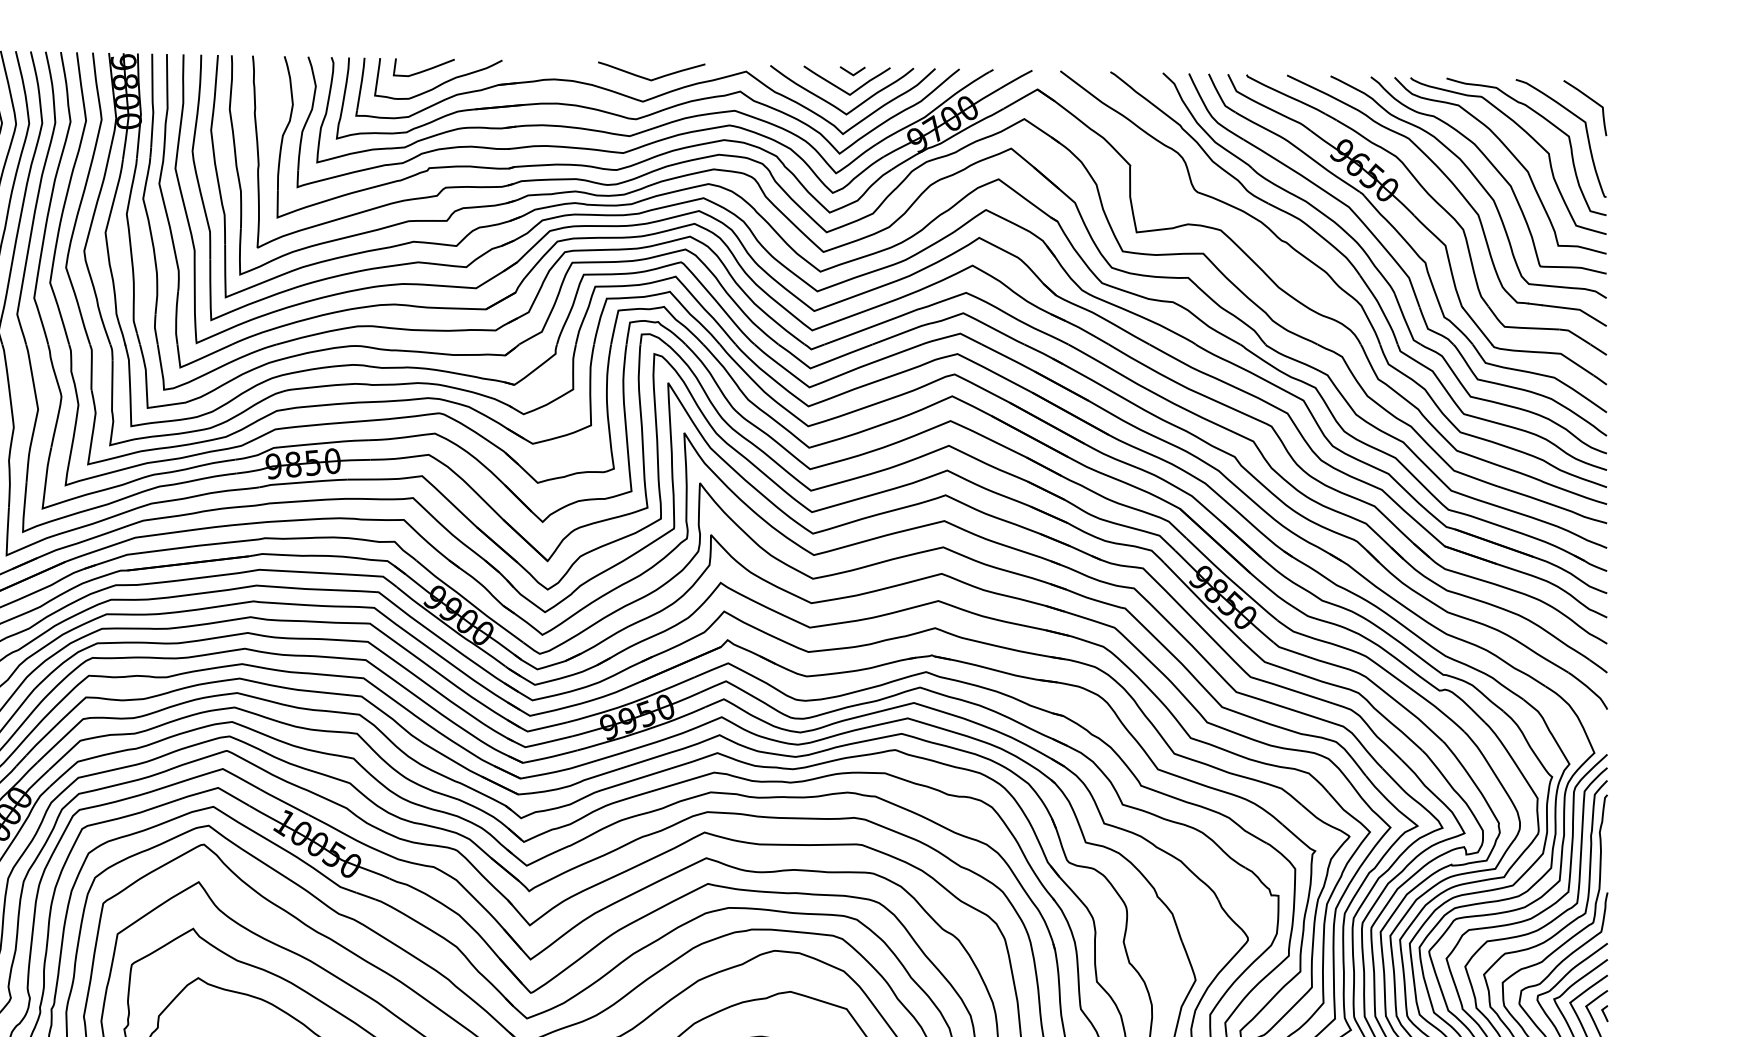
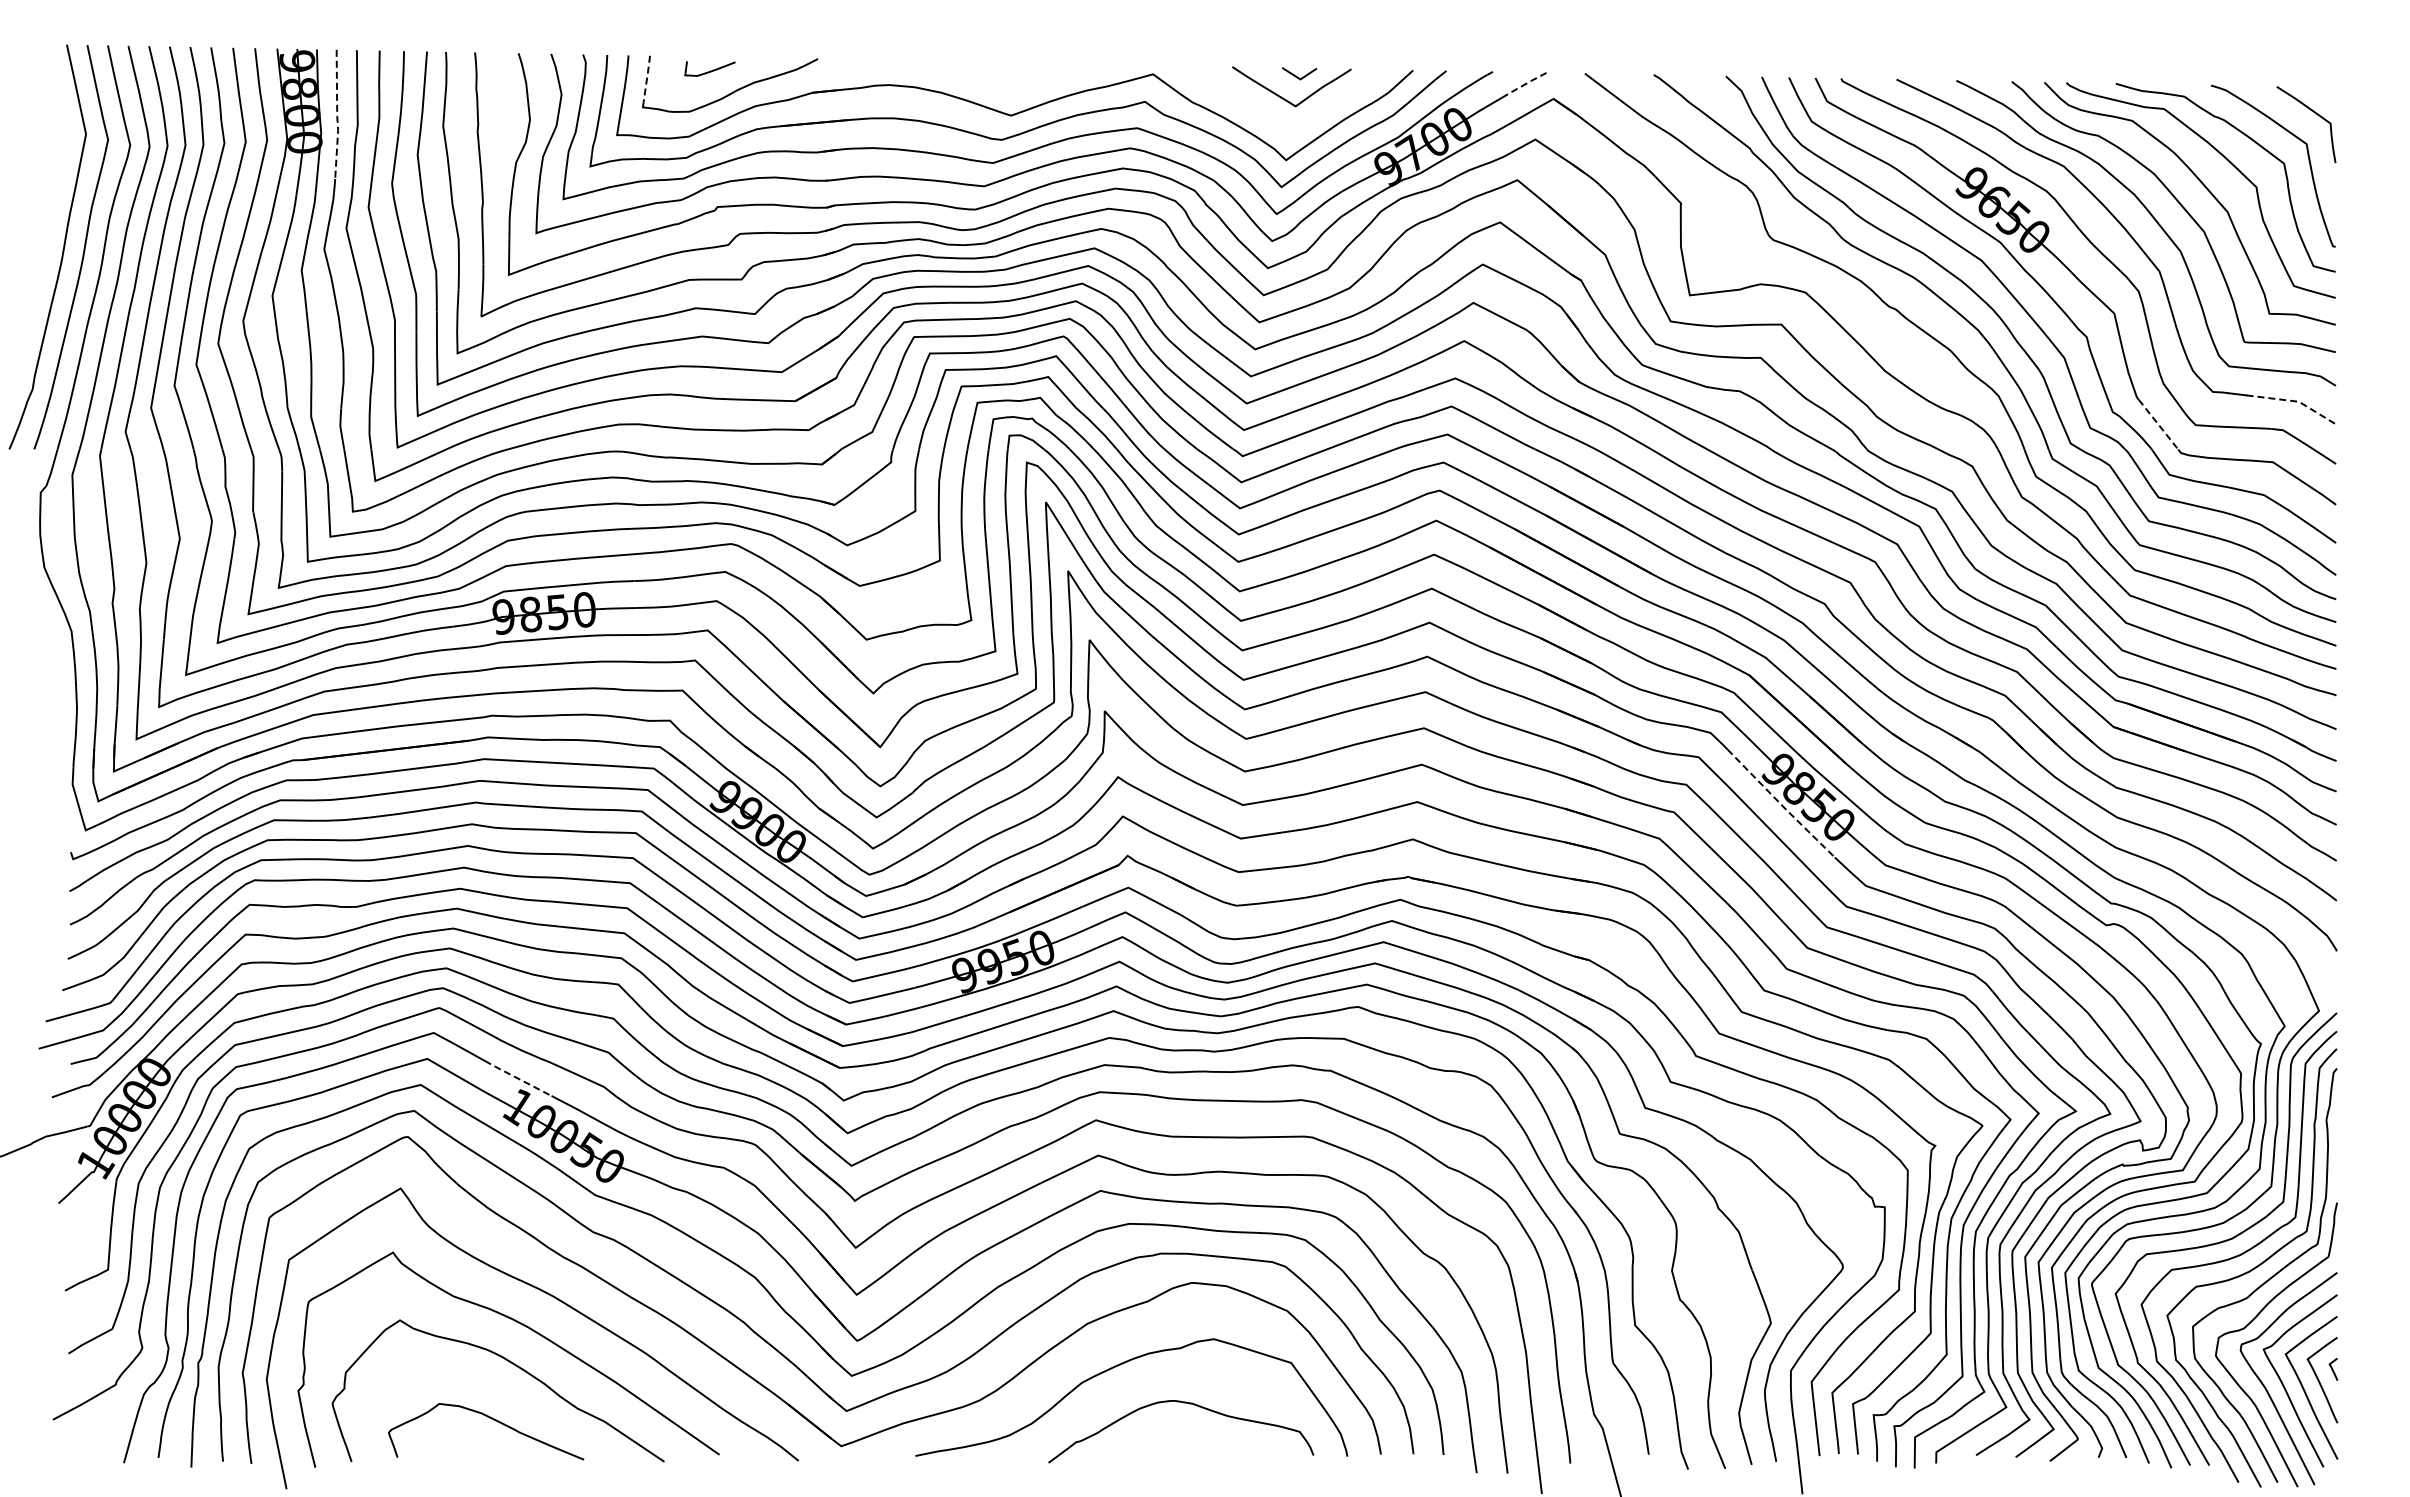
part: (423, 67) -> (709, 68), size x0.6
line: (377, 75) -> (646, 79), solid -> dashed
curve: (647, 78) -> (1017, 83), removed
line: (1016, 79) -> (1524, 84), solid -> dashed
line: (152, 102) -> (337, 116), solid -> dashed
curve: (833, 104) -> (1272, 119), removed
line: (1578, 309) -> (2296, 401), solid -> dashed
line: (1477, 326) -> (2158, 424), solid -> dashed
line: (1202, 602) -> (1780, 804), solid -> dashed
line: (283, 802) -> (517, 1078), solid -> dashed

